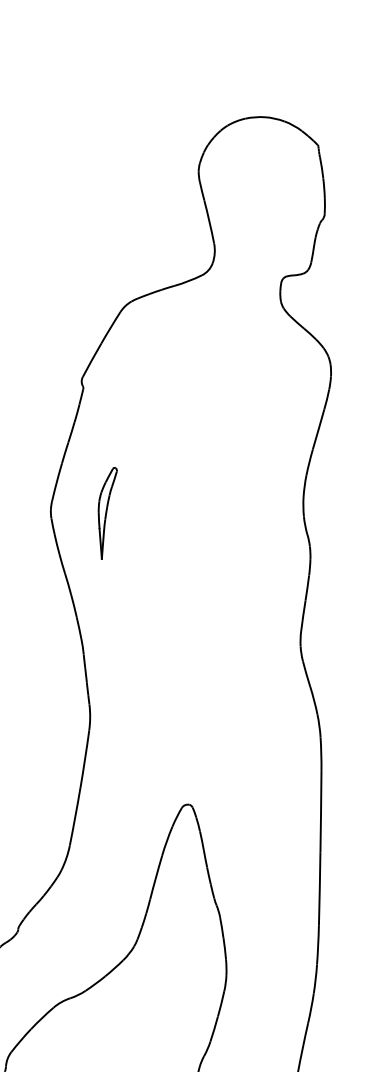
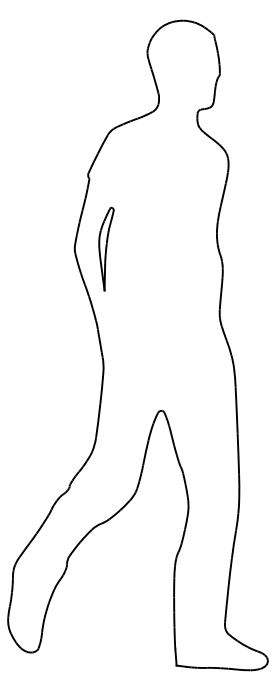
part: (105, 512) -> (105, 248), size x1.6

